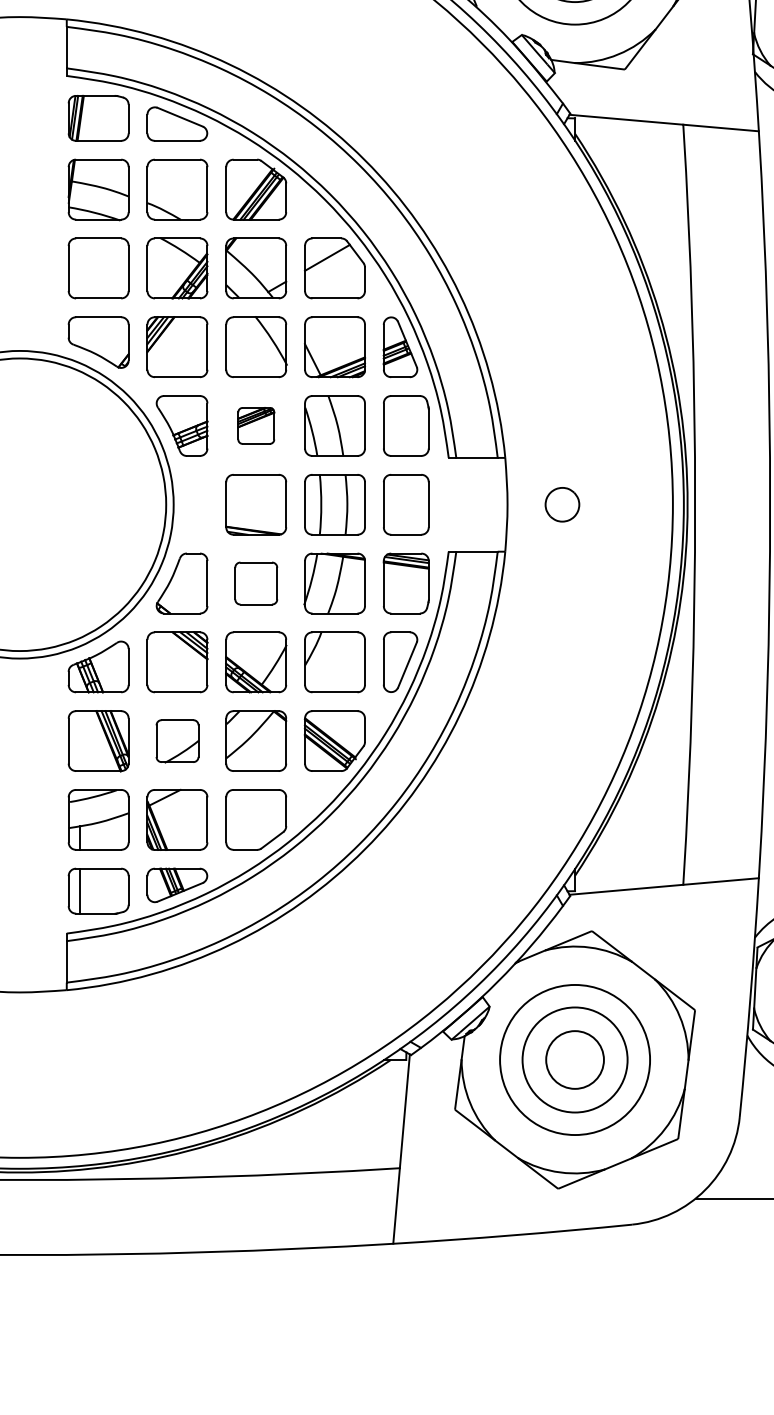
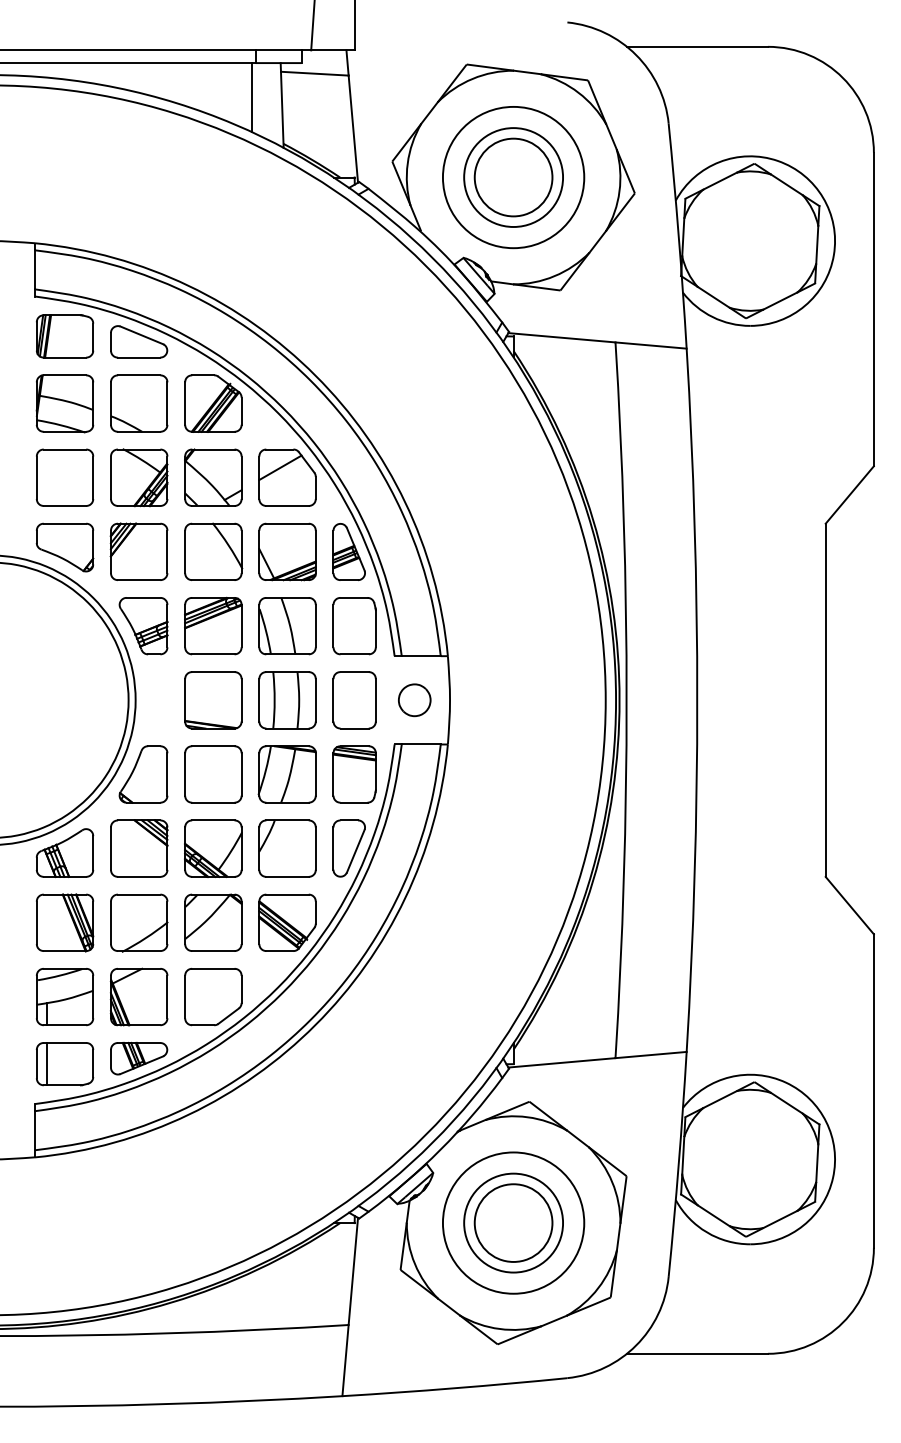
part: (256, 425) -> (213, 625), size x1.67
part: (562, 504) -> (414, 700), moved
part: (256, 583) -> (213, 774), size x1.43
part: (177, 740) -> (139, 922), size x1.43
circle: (574, 1059) -> (513, 1222), size x1.43

